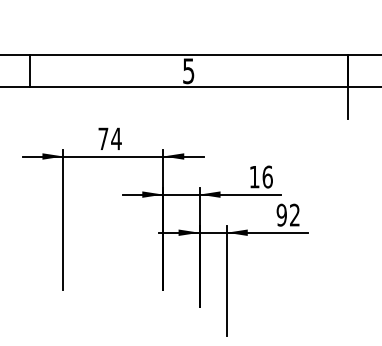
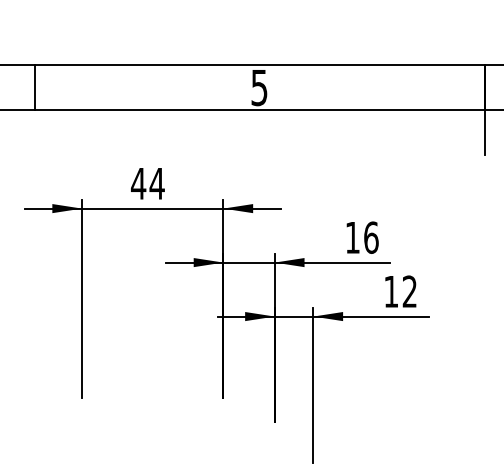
text: (103, 138) -> (138, 183), 74 -> 44
text: (281, 214) -> (390, 290), 92 -> 12

